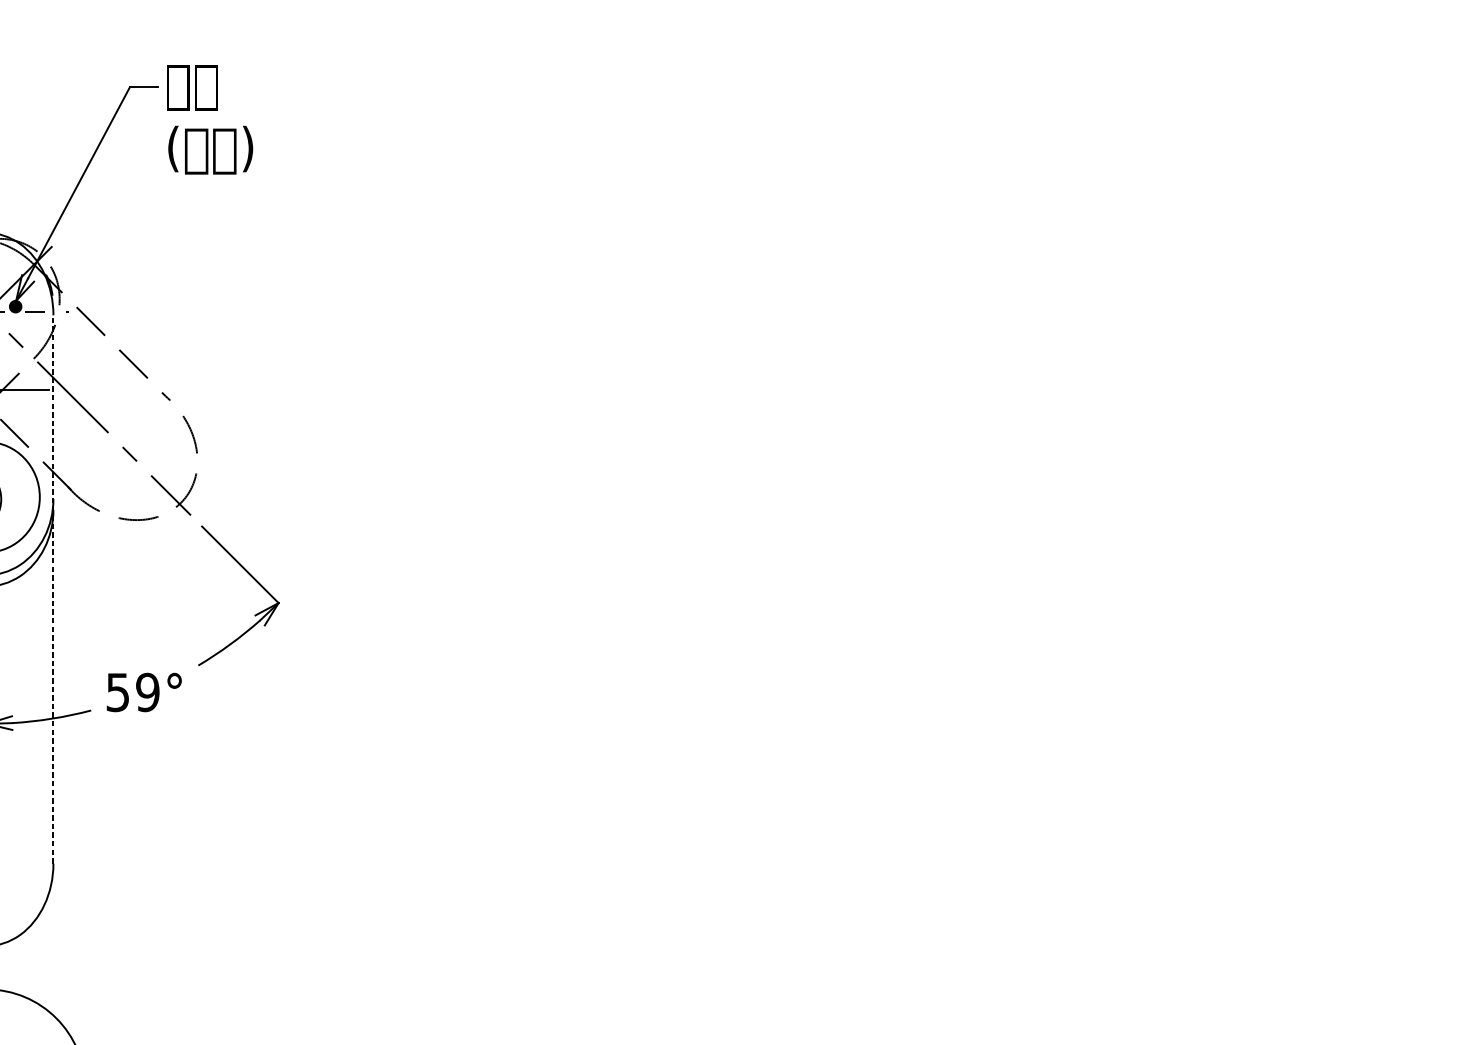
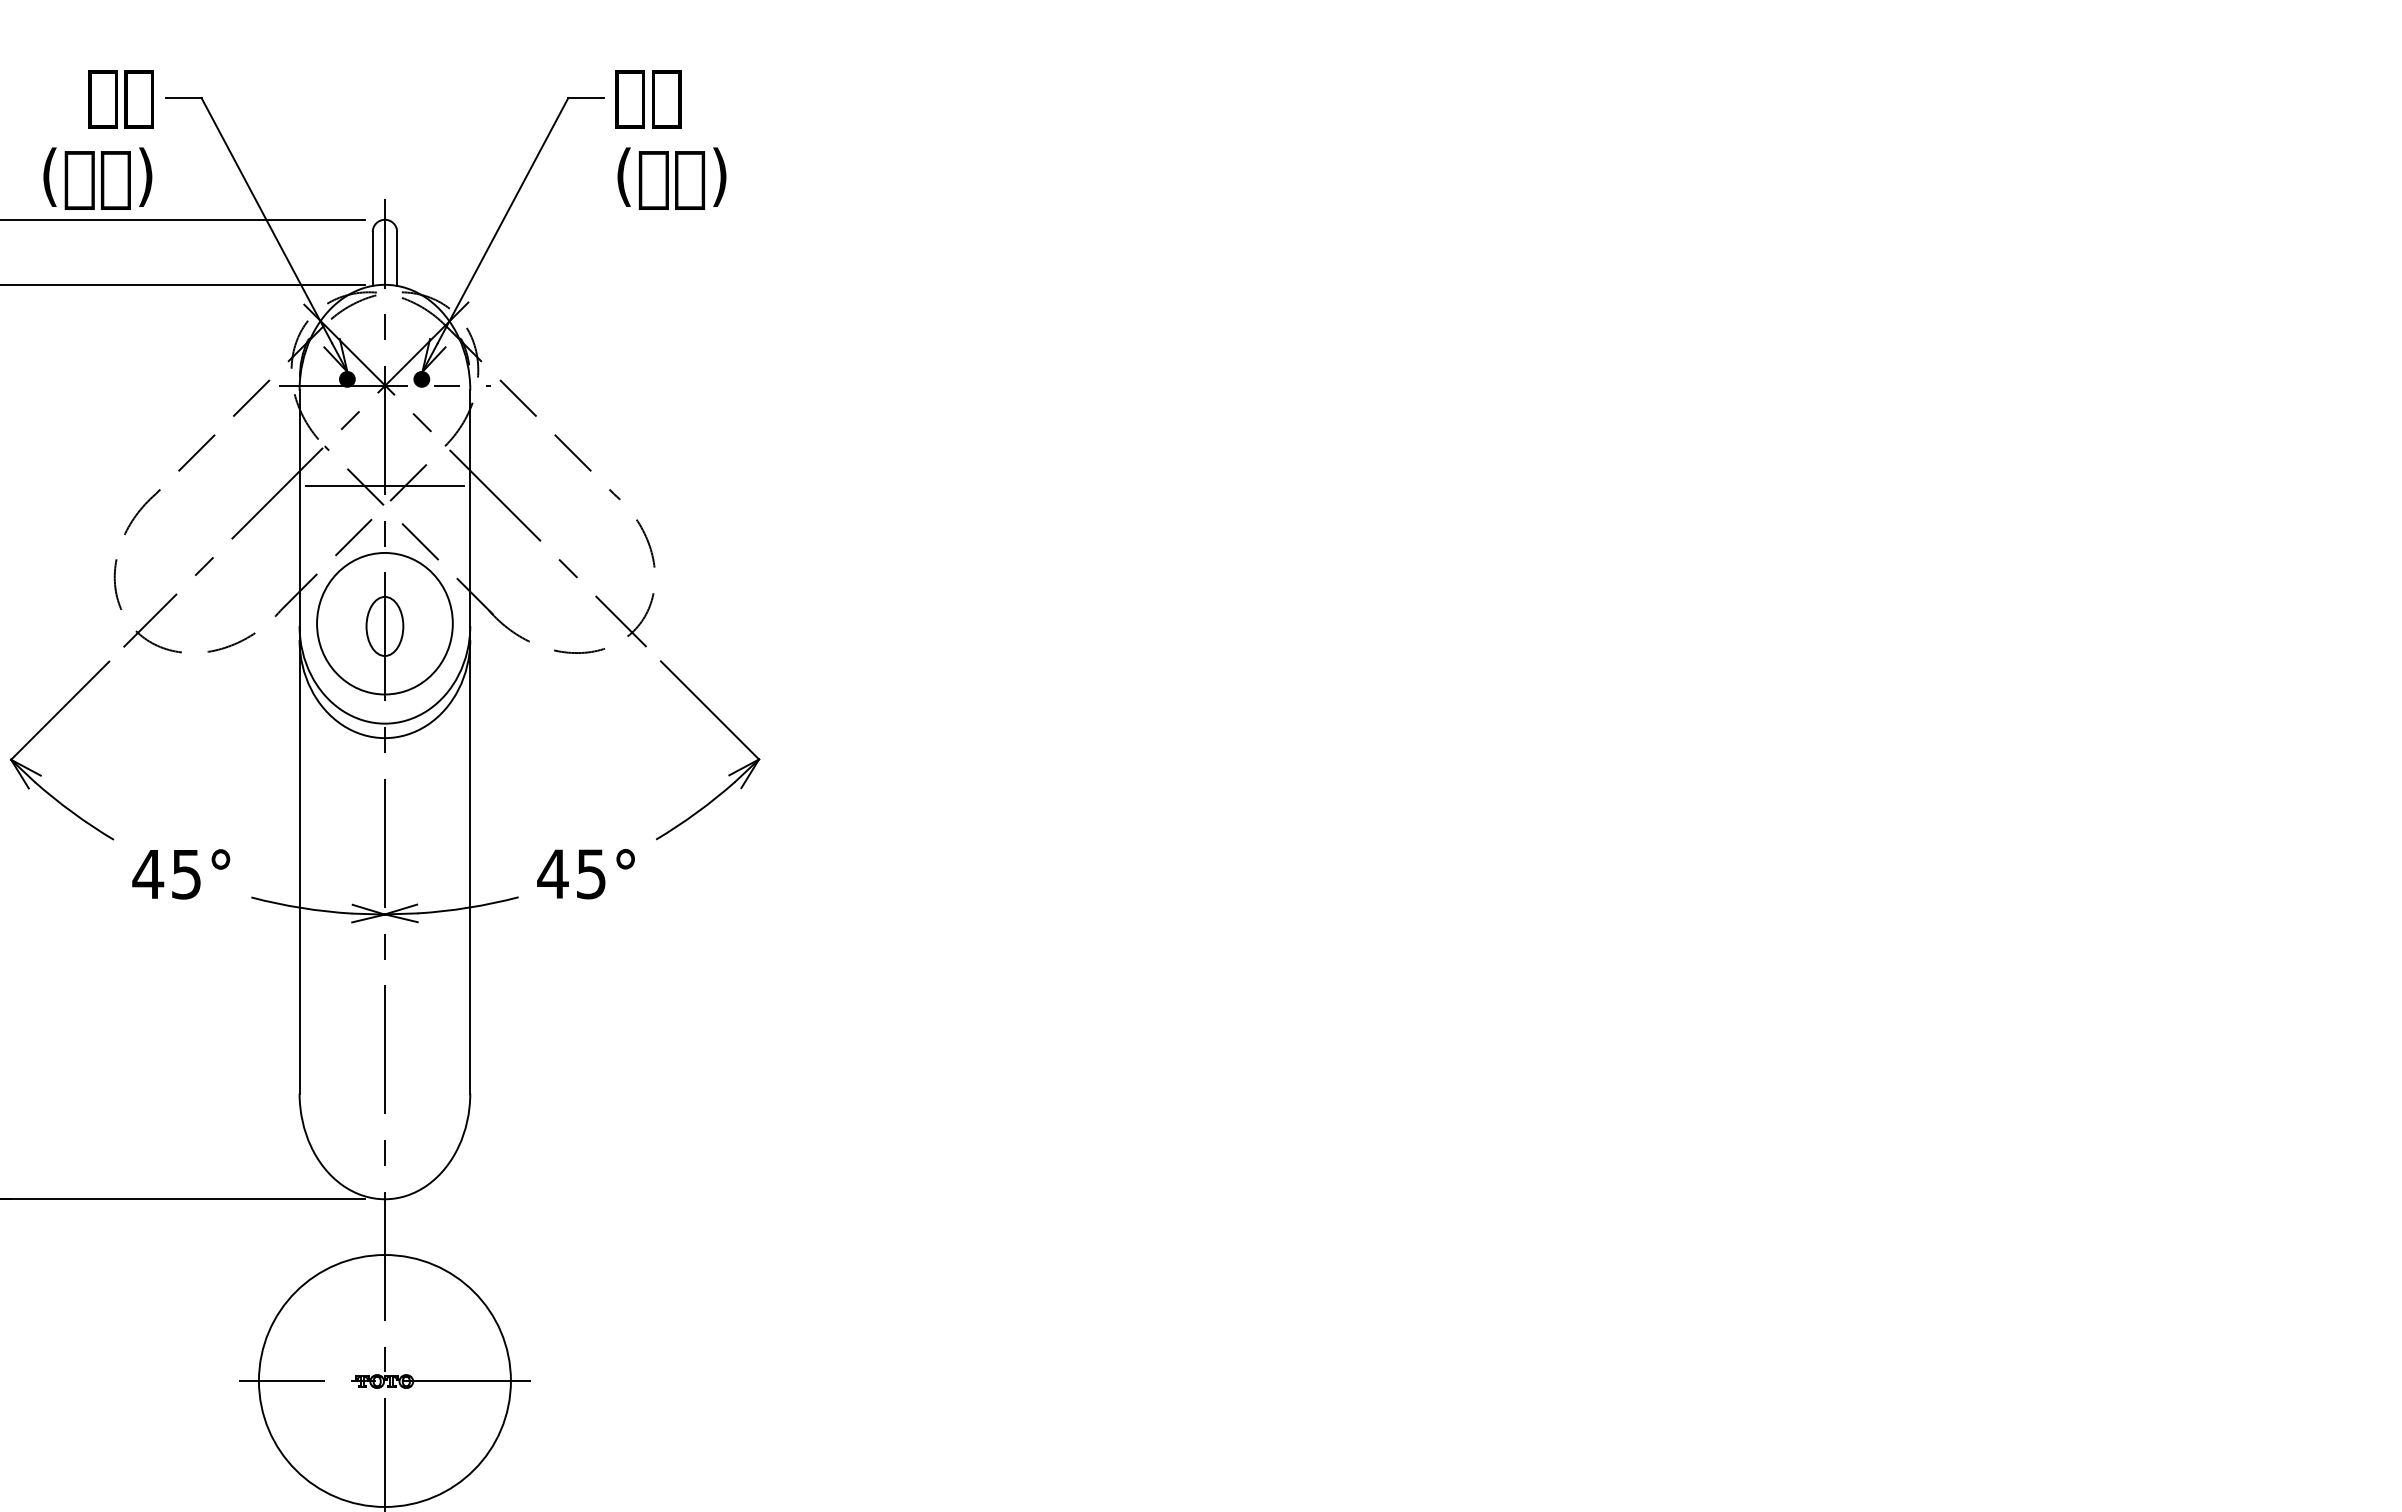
line: (53, 589) -> (470, 742), dashed -> solid
text: (132, 692) -> (571, 873), 59° -> 45°

